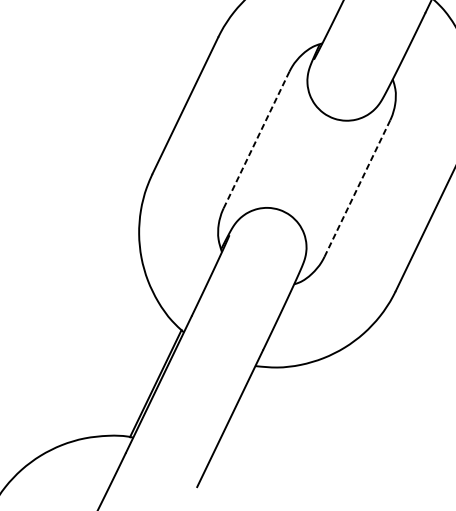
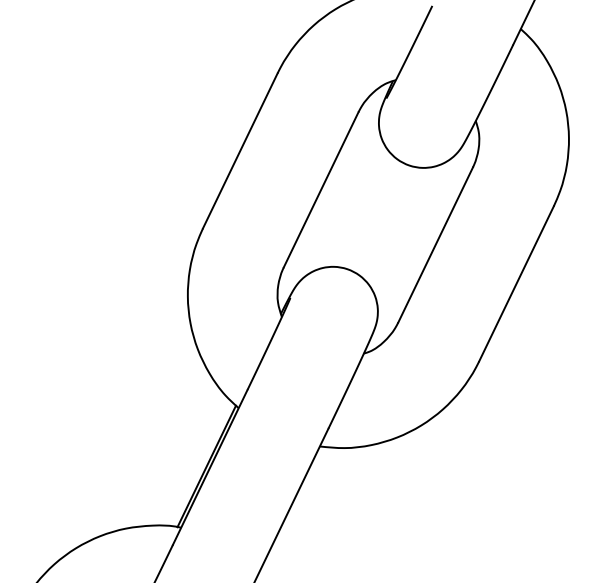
line: (256, 139) -> (321, 189), dashed -> solid
line: (357, 188) -> (435, 244), dashed -> solid

